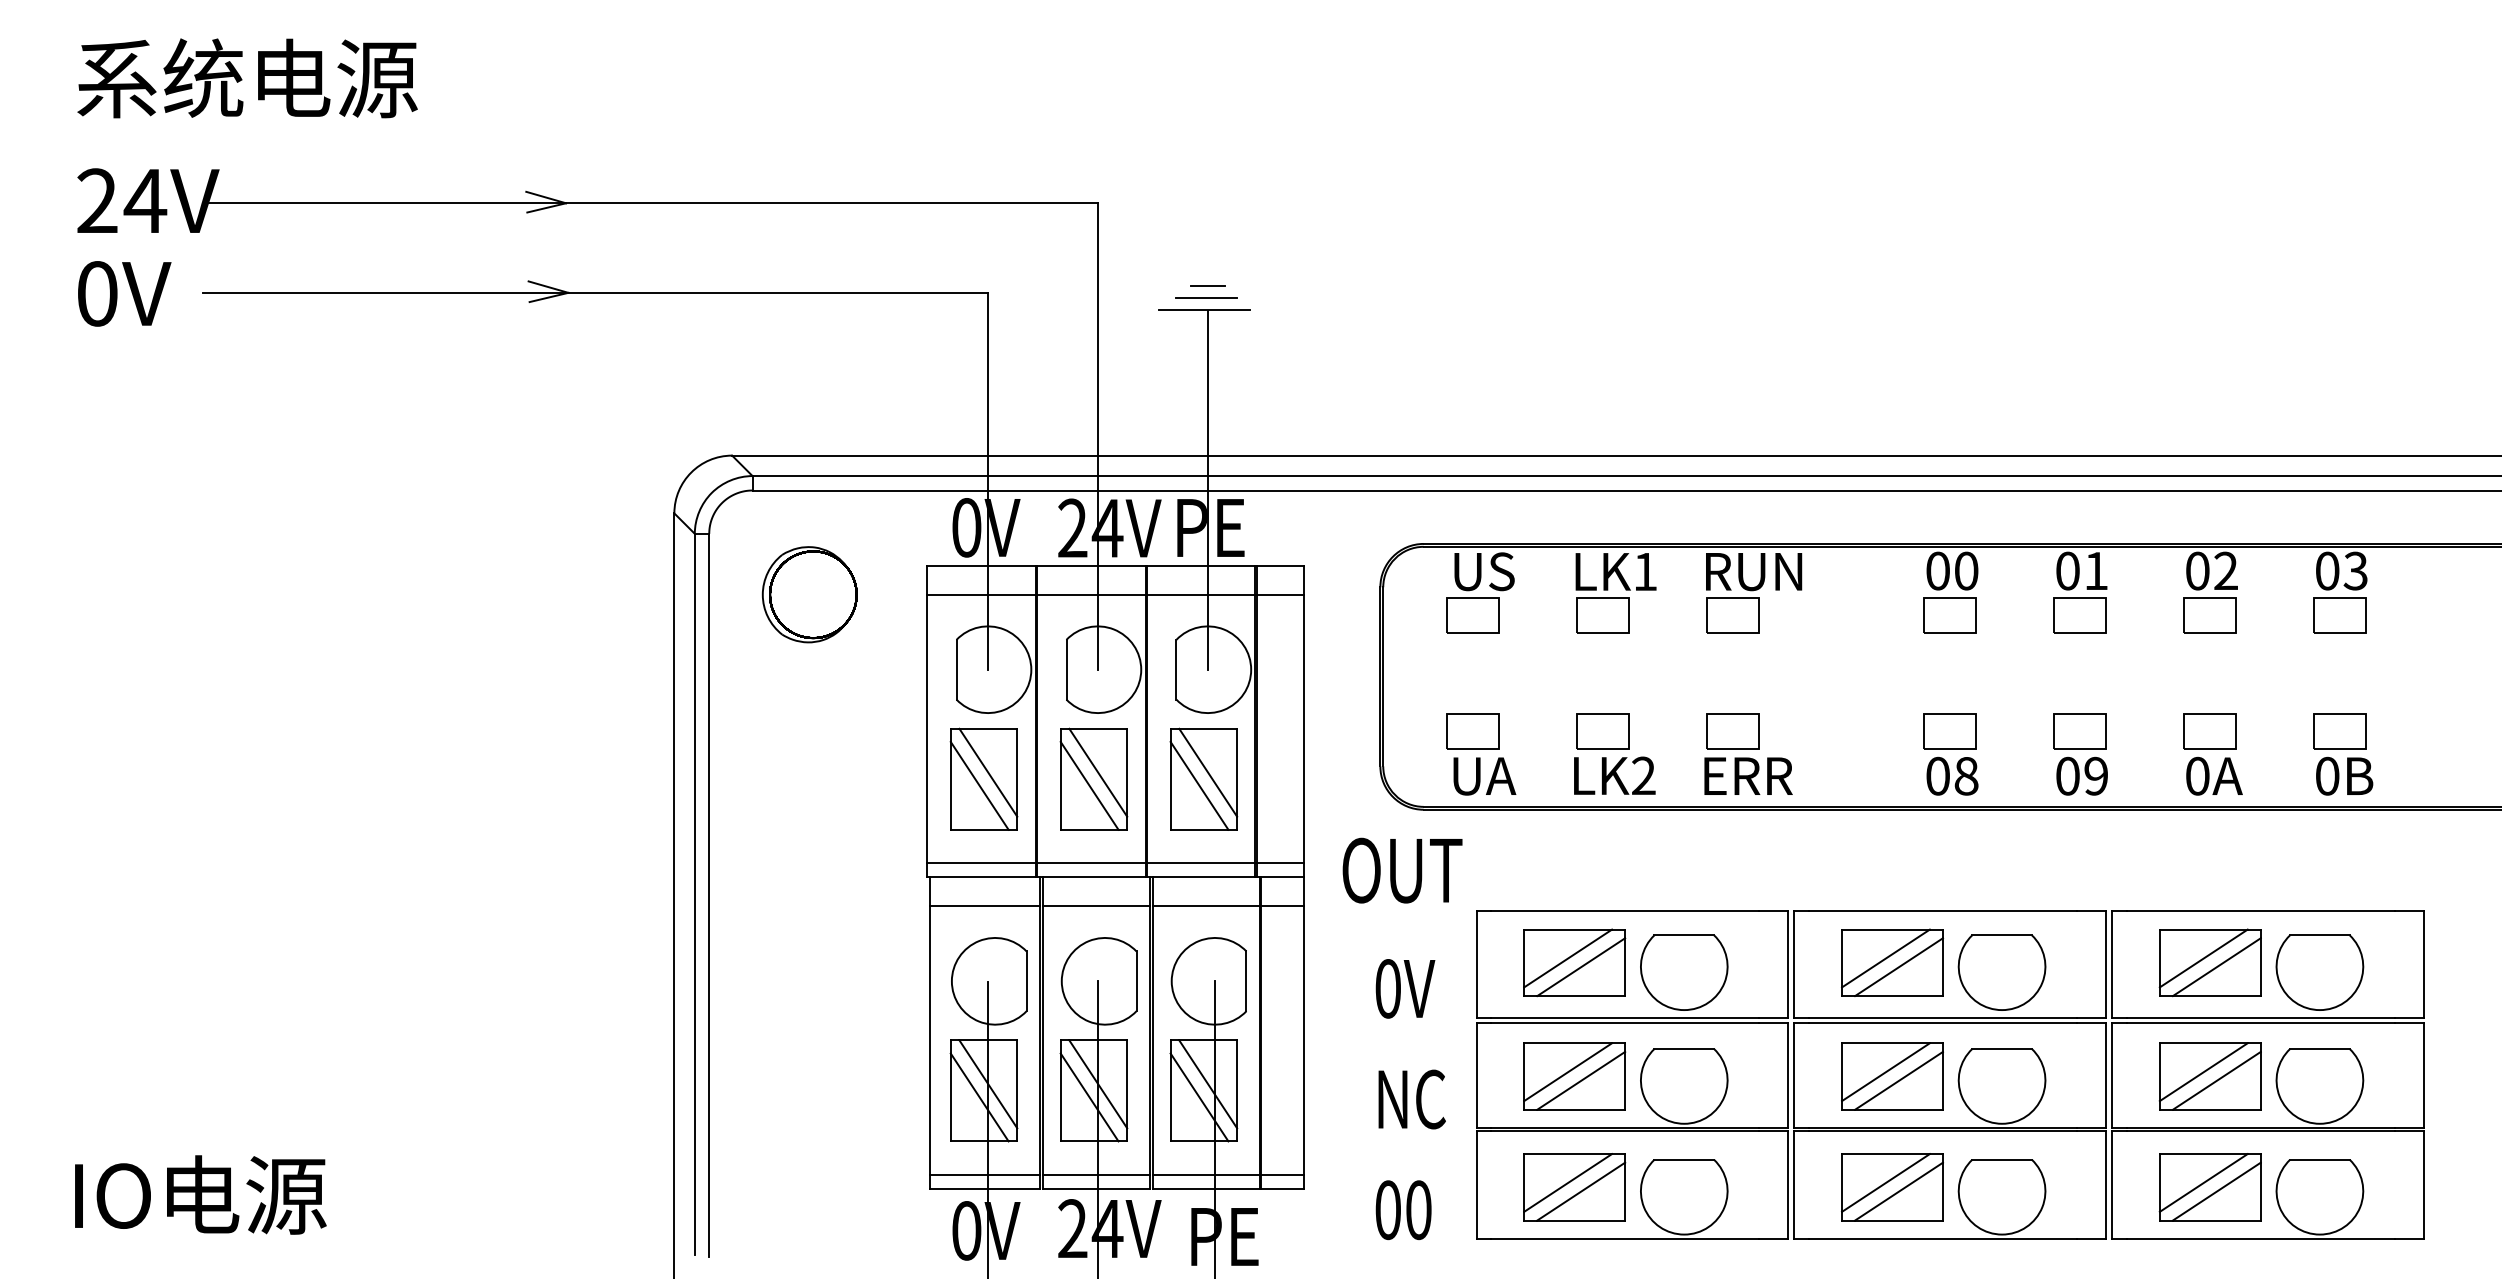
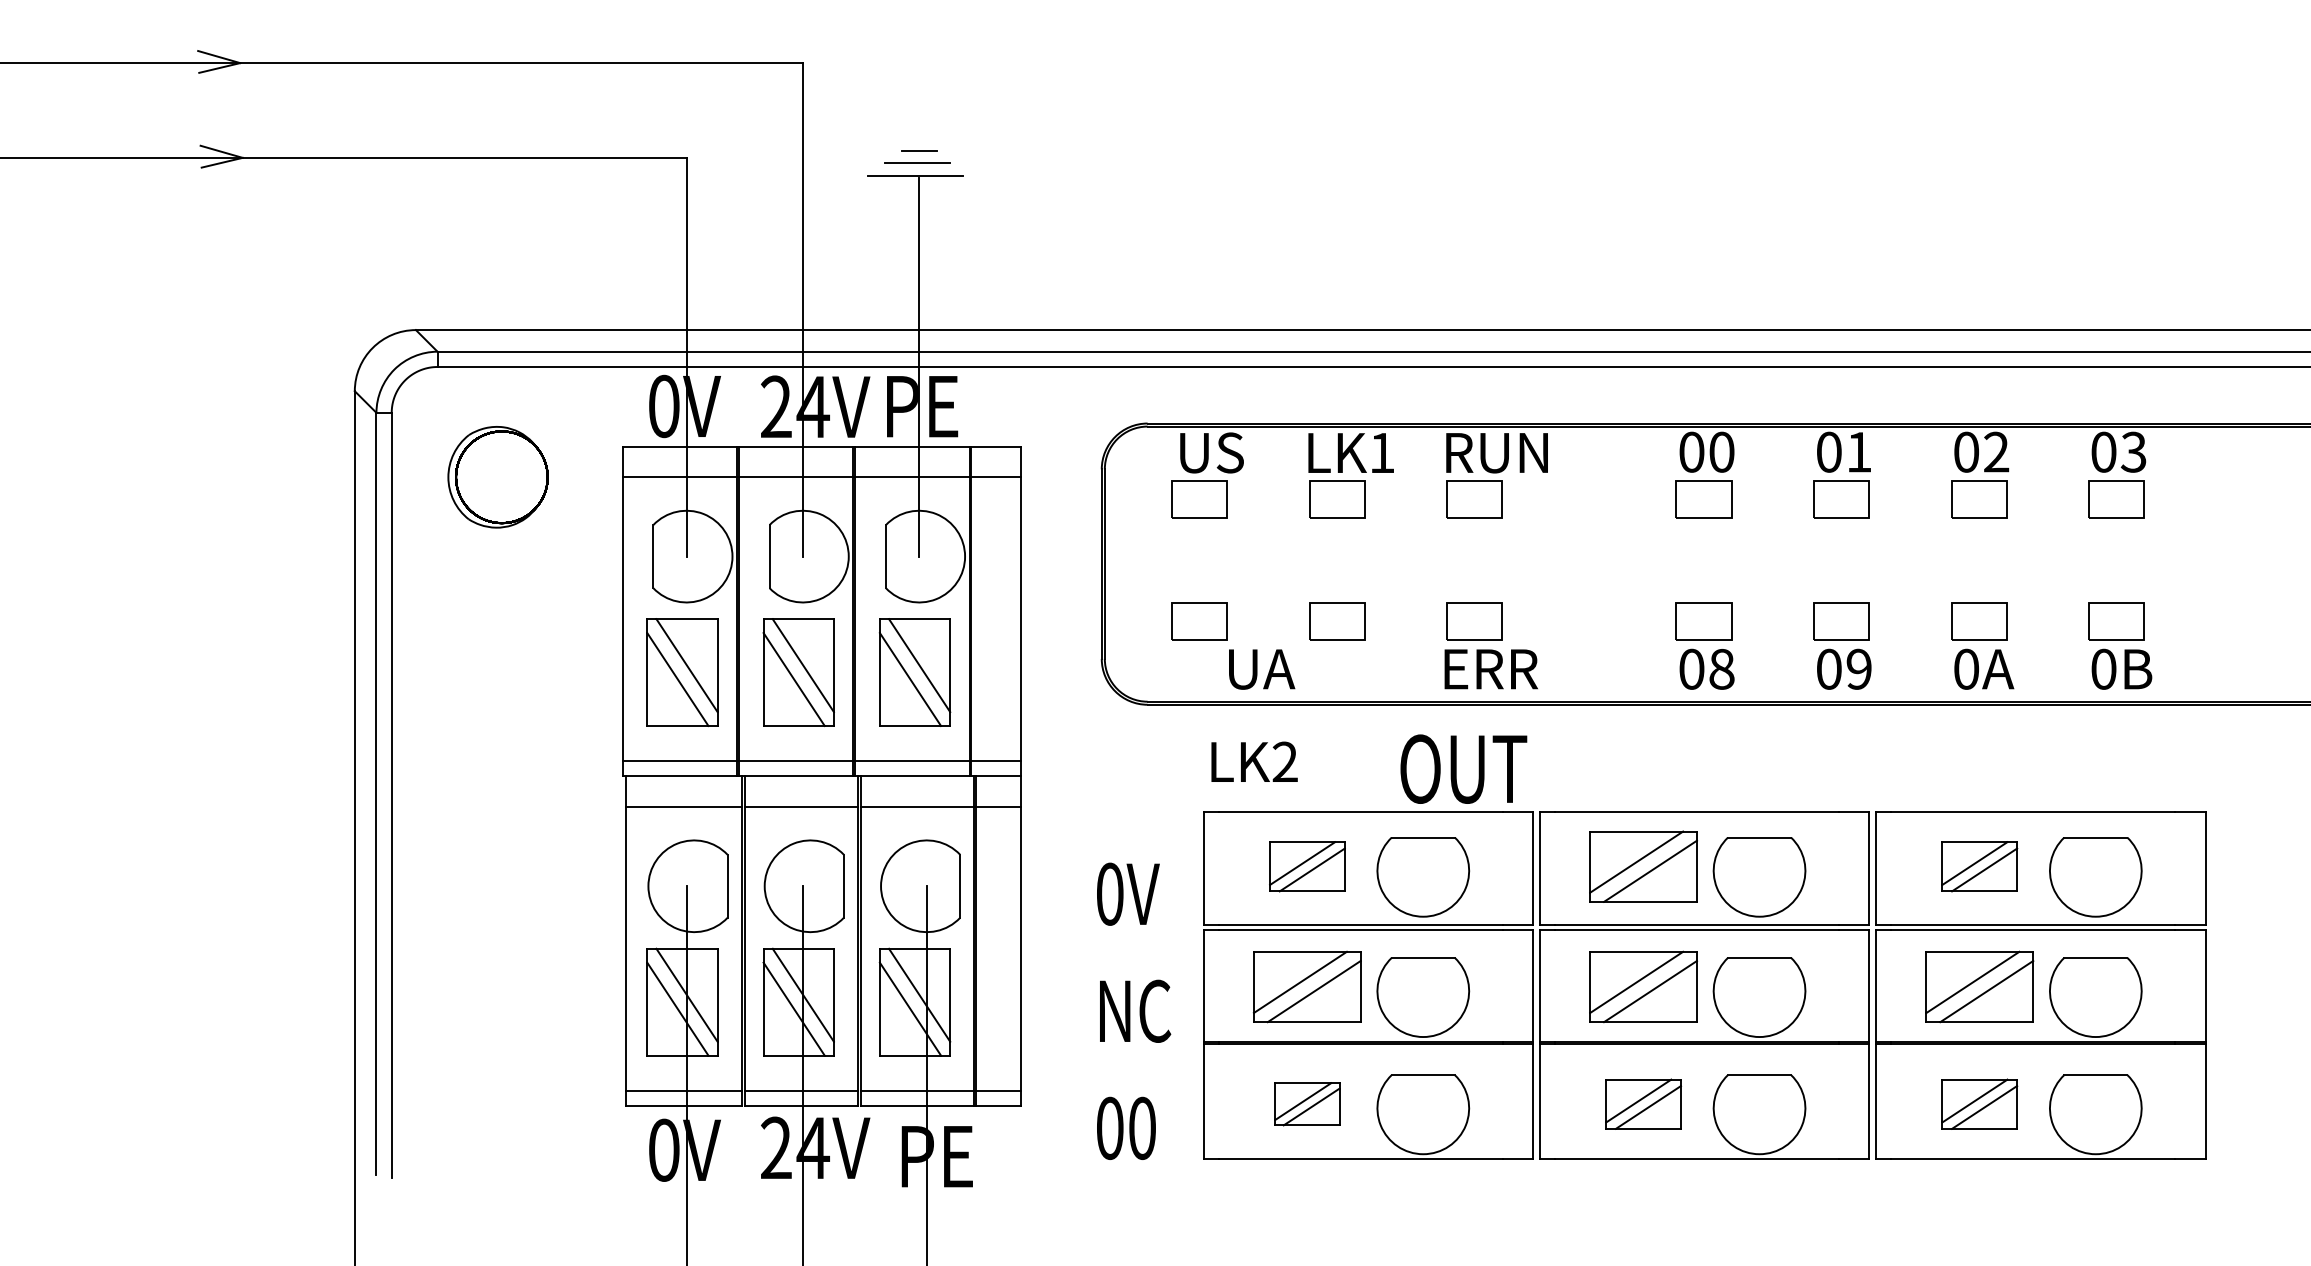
text: (1614, 775) -> (1254, 761), moved
text: (1484, 776) -> (1261, 669), moved
text: (1402, 870) -> (1463, 769), moved
part: (1574, 962) -> (1307, 866), size x0.7
part: (2209, 962) -> (1978, 866), size x0.7
part: (1574, 1187) -> (1307, 1104), size x0.6
part: (1892, 1187) -> (1643, 1104), size x0.7
part: (2209, 1187) -> (1978, 1104), size x0.7

